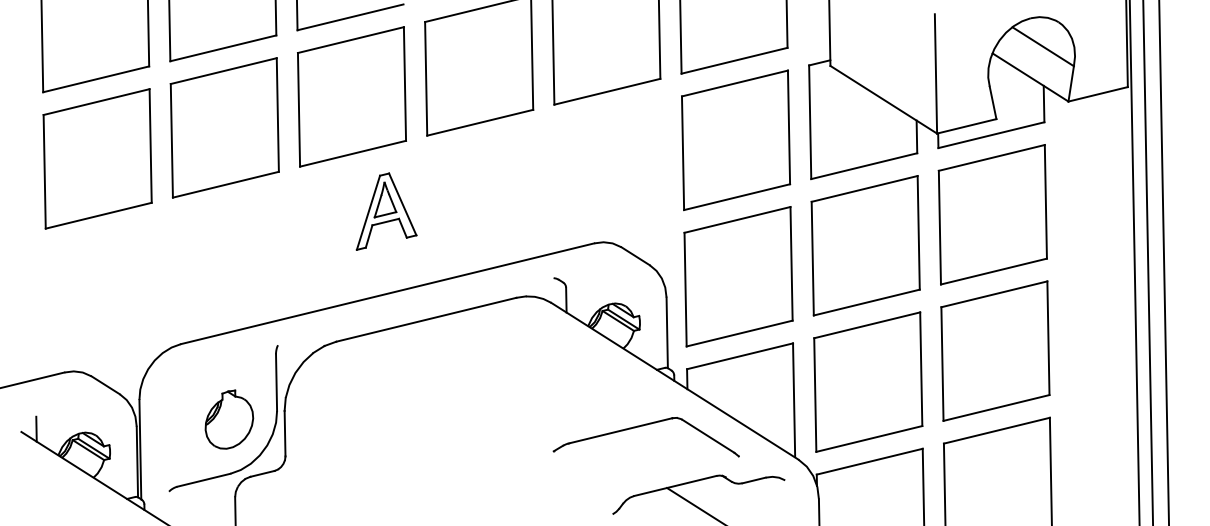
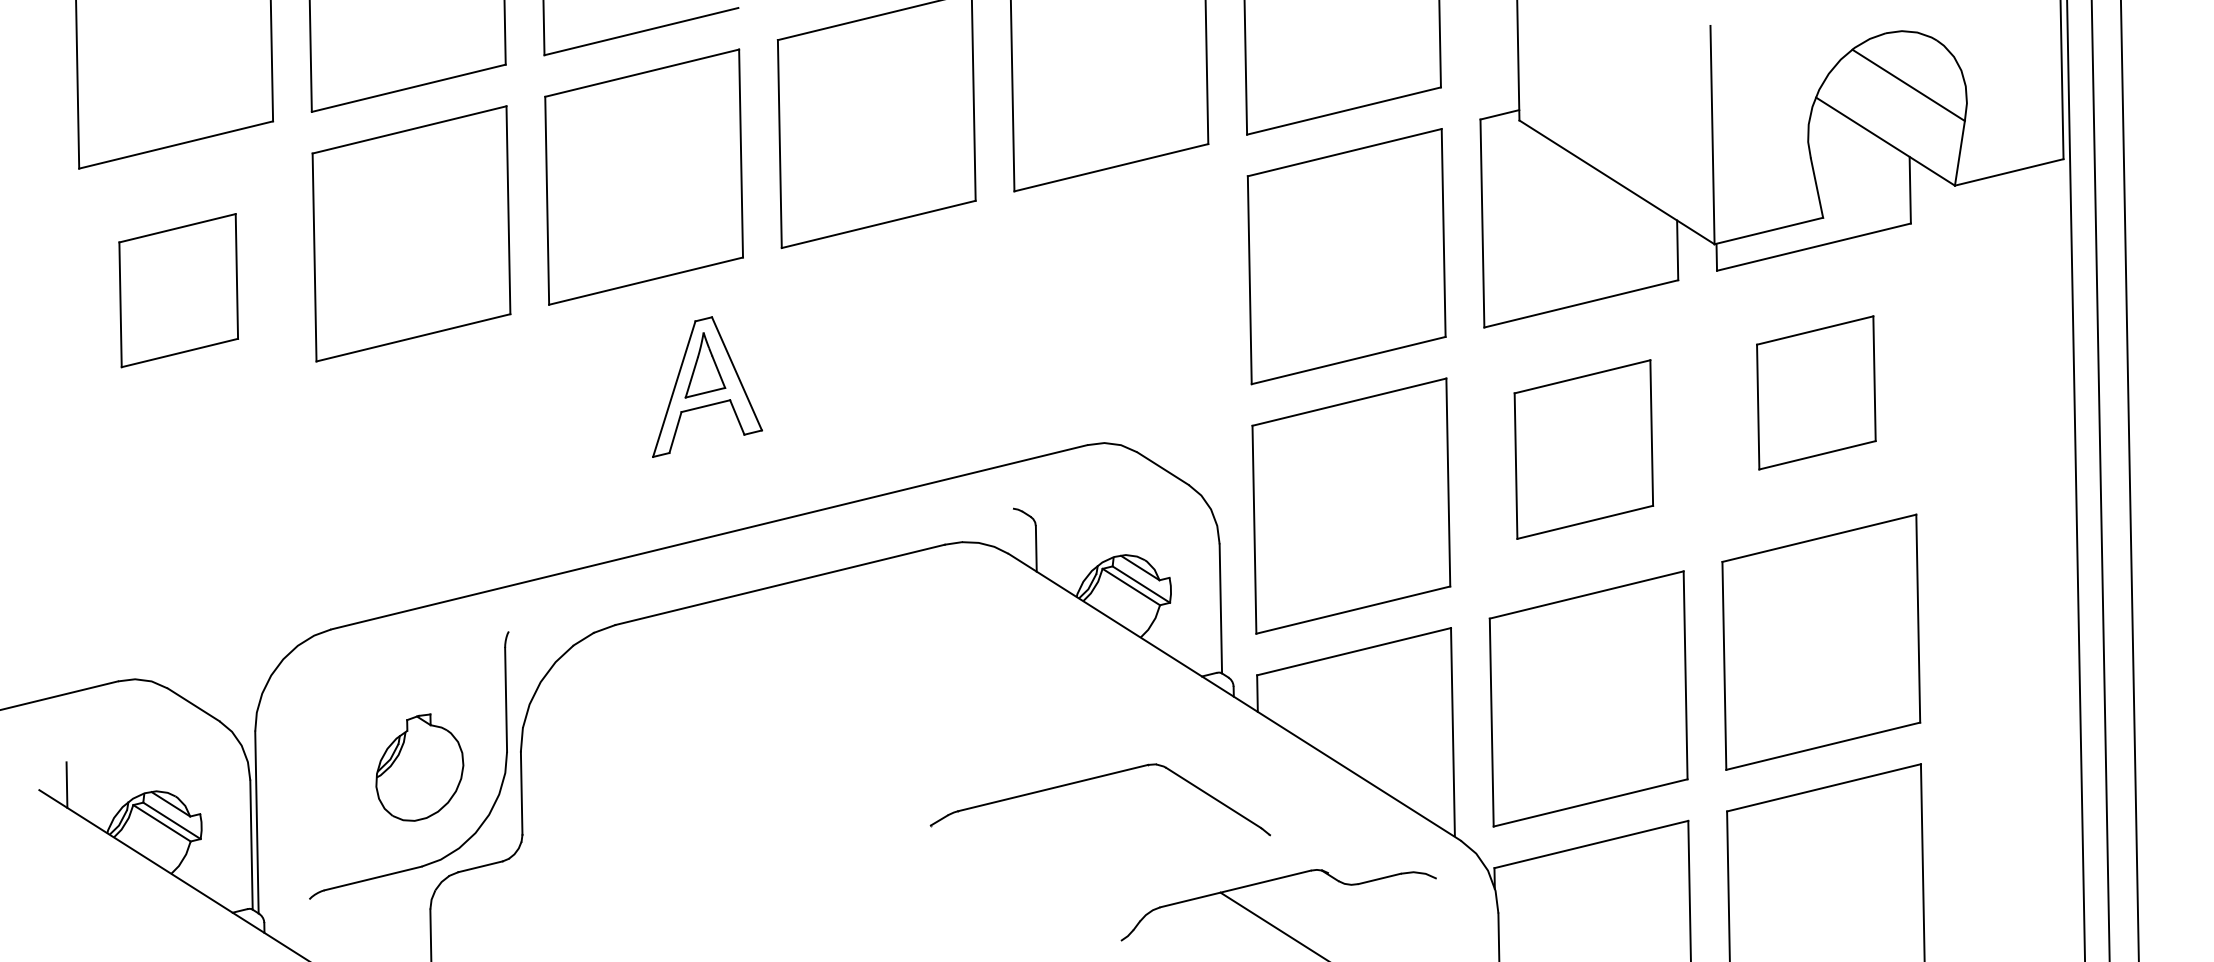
part: (97, 158) -> (178, 289), size x0.6
part: (992, 214) -> (1815, 392), size x0.6
part: (865, 245) -> (1583, 448), size x0.7
part: (643, 426) -> (1095, 780), moved

